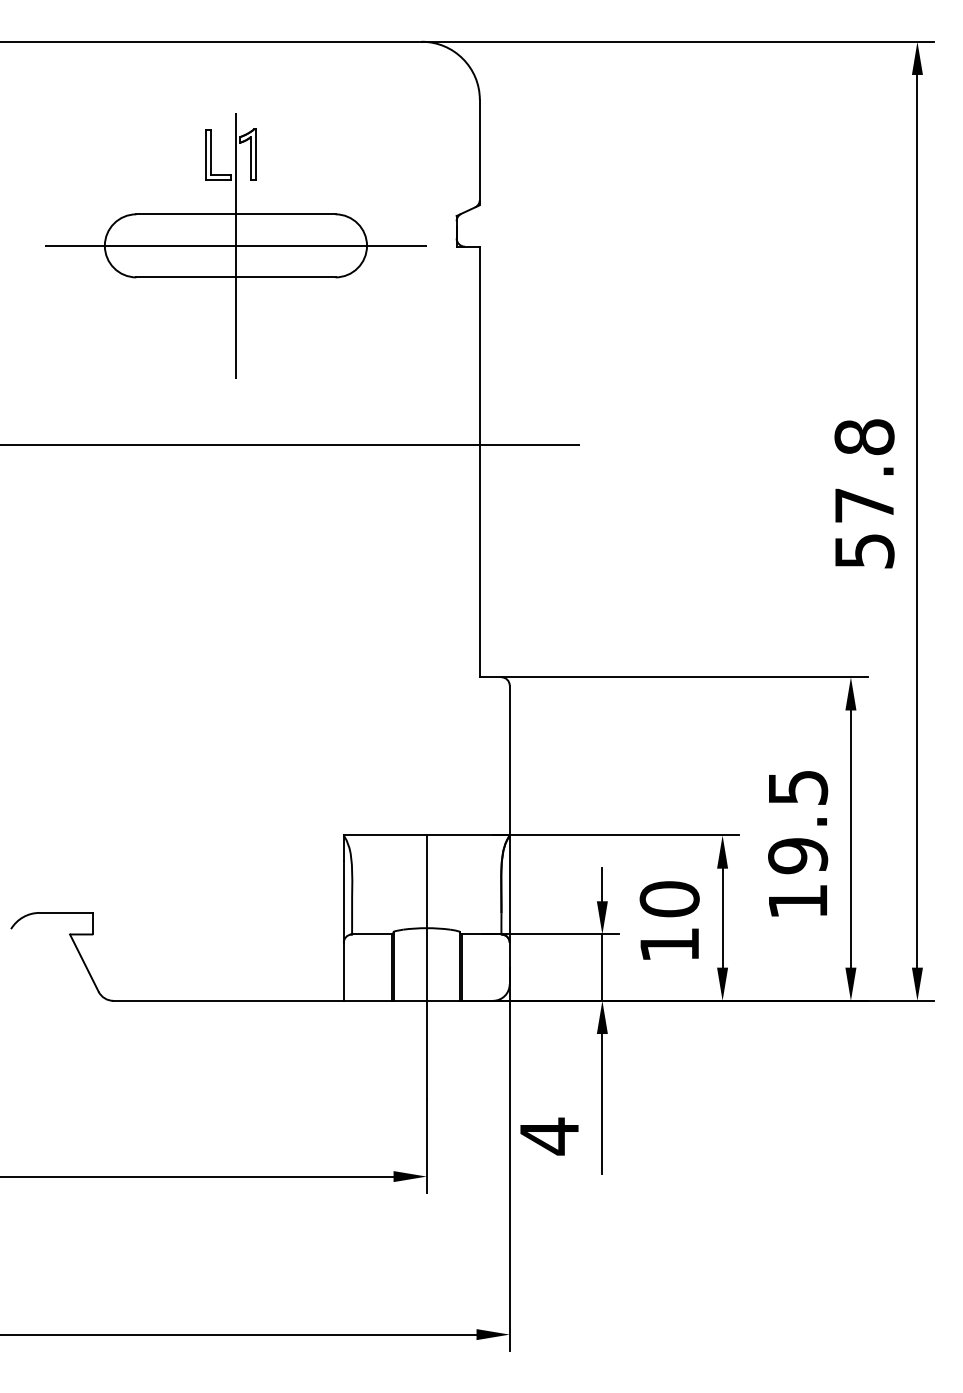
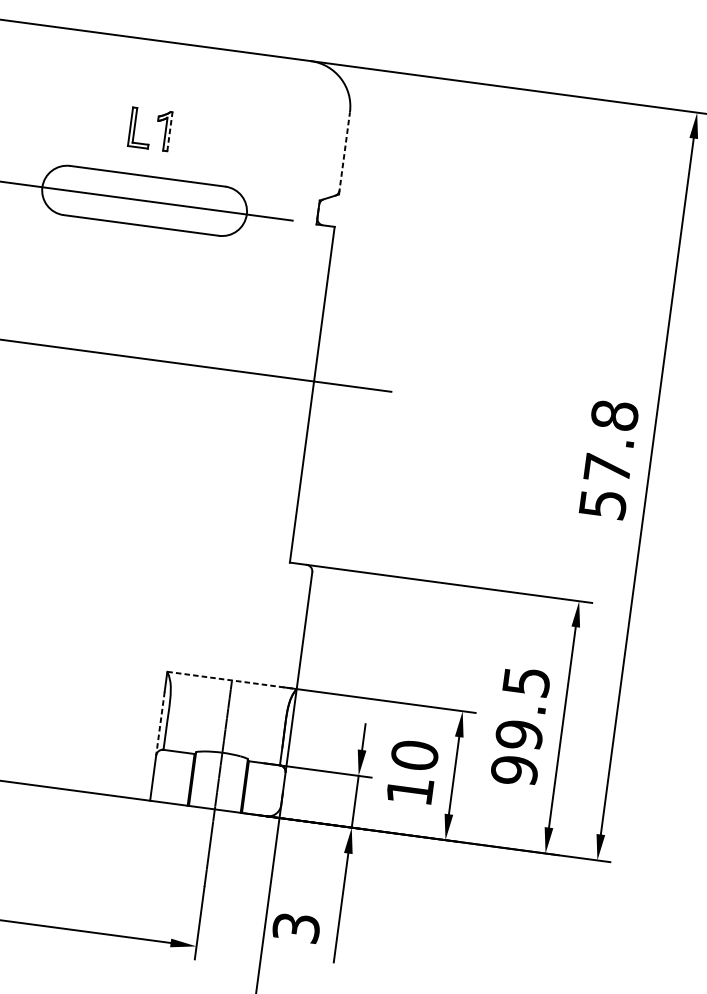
line: (479, 151) -> (344, 152), solid -> dashed
line: (256, 153) -> (170, 131), solid -> dashed
line: (235, 245) -> (144, 200), removed
line: (426, 835) -> (231, 680), solid -> dashed
line: (343, 901) -> (160, 723), solid -> dashed
text: (798, 901) -> (515, 770), 19.5 -> 99.5
text: (549, 1136) -> (296, 927), 4 -> 3

